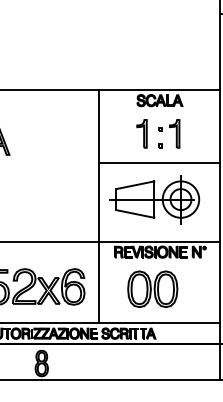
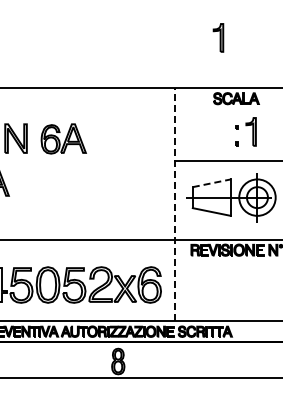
part: (142, 133) -> (218, 37), moved
line: (136, 185) -> (212, 183), solid -> dashed
line: (99, 206) -> (175, 204), solid -> dashed
part: (152, 289) -> (228, 287), removed

